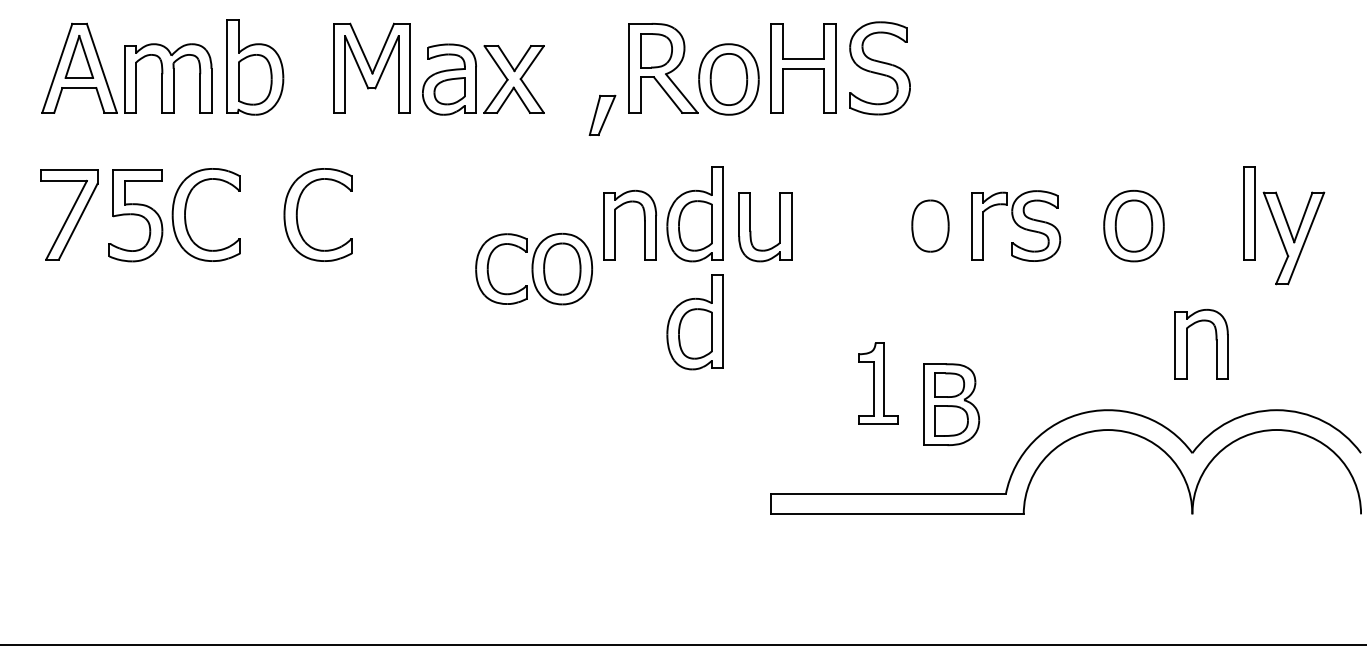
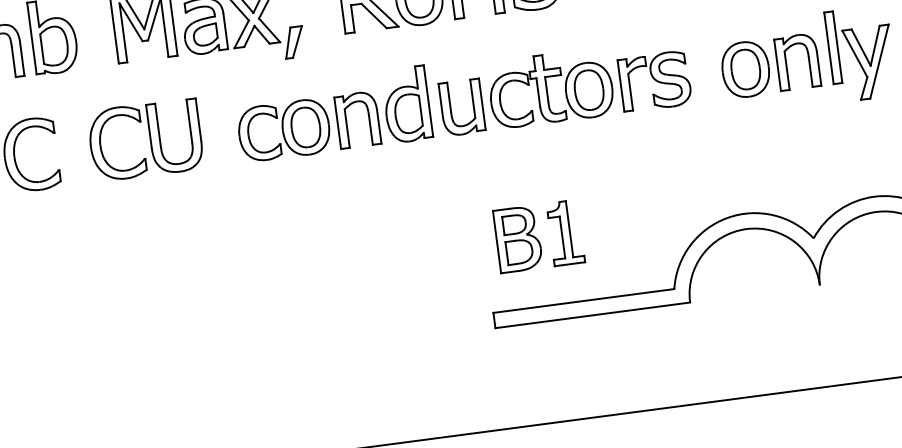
part: (602, 115) -> (294, 42), moved
part: (374, 215) -> (160, 138), added
part: (881, 217) -> (550, 88), added
part: (534, 268) -> (284, 129), moved
part: (694, 322) -> (417, 188), removed
part: (1187, 343) -> (786, 62), moved
part: (878, 383) -> (565, 232), moved
part: (951, 404) -> (517, 239), moved

